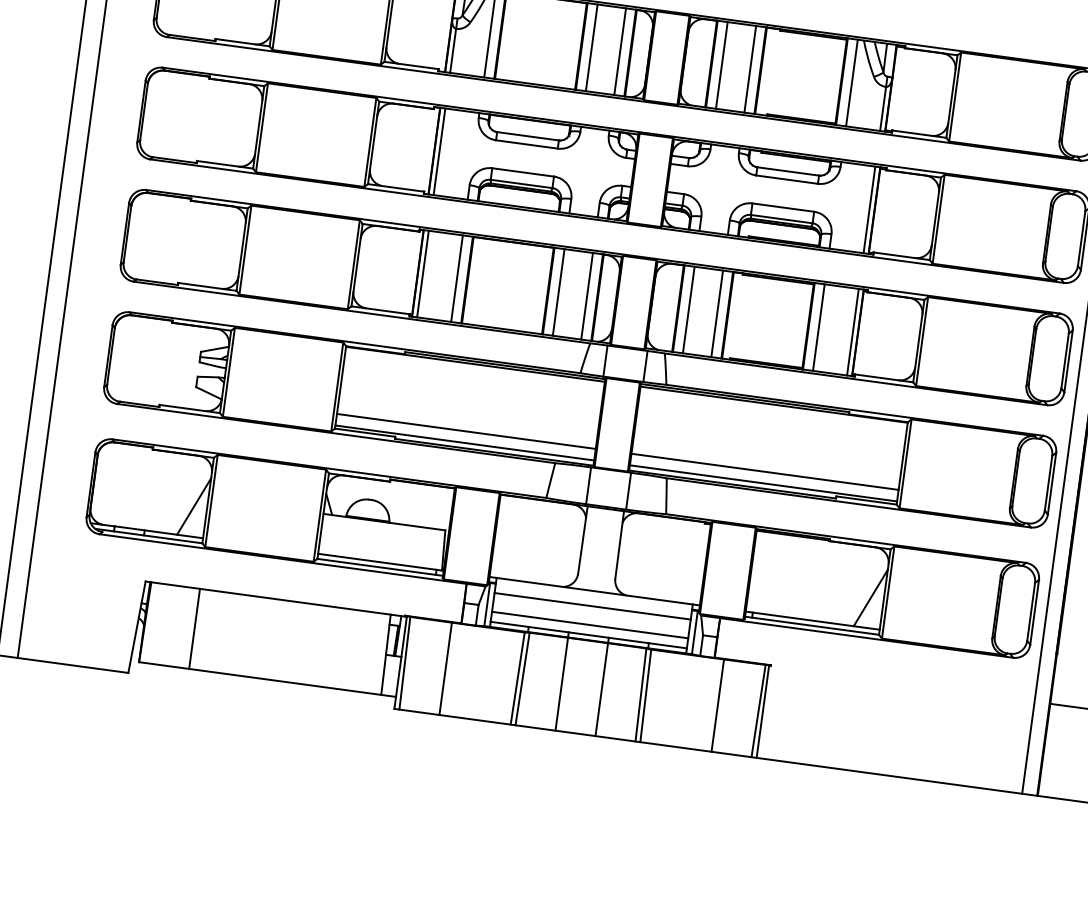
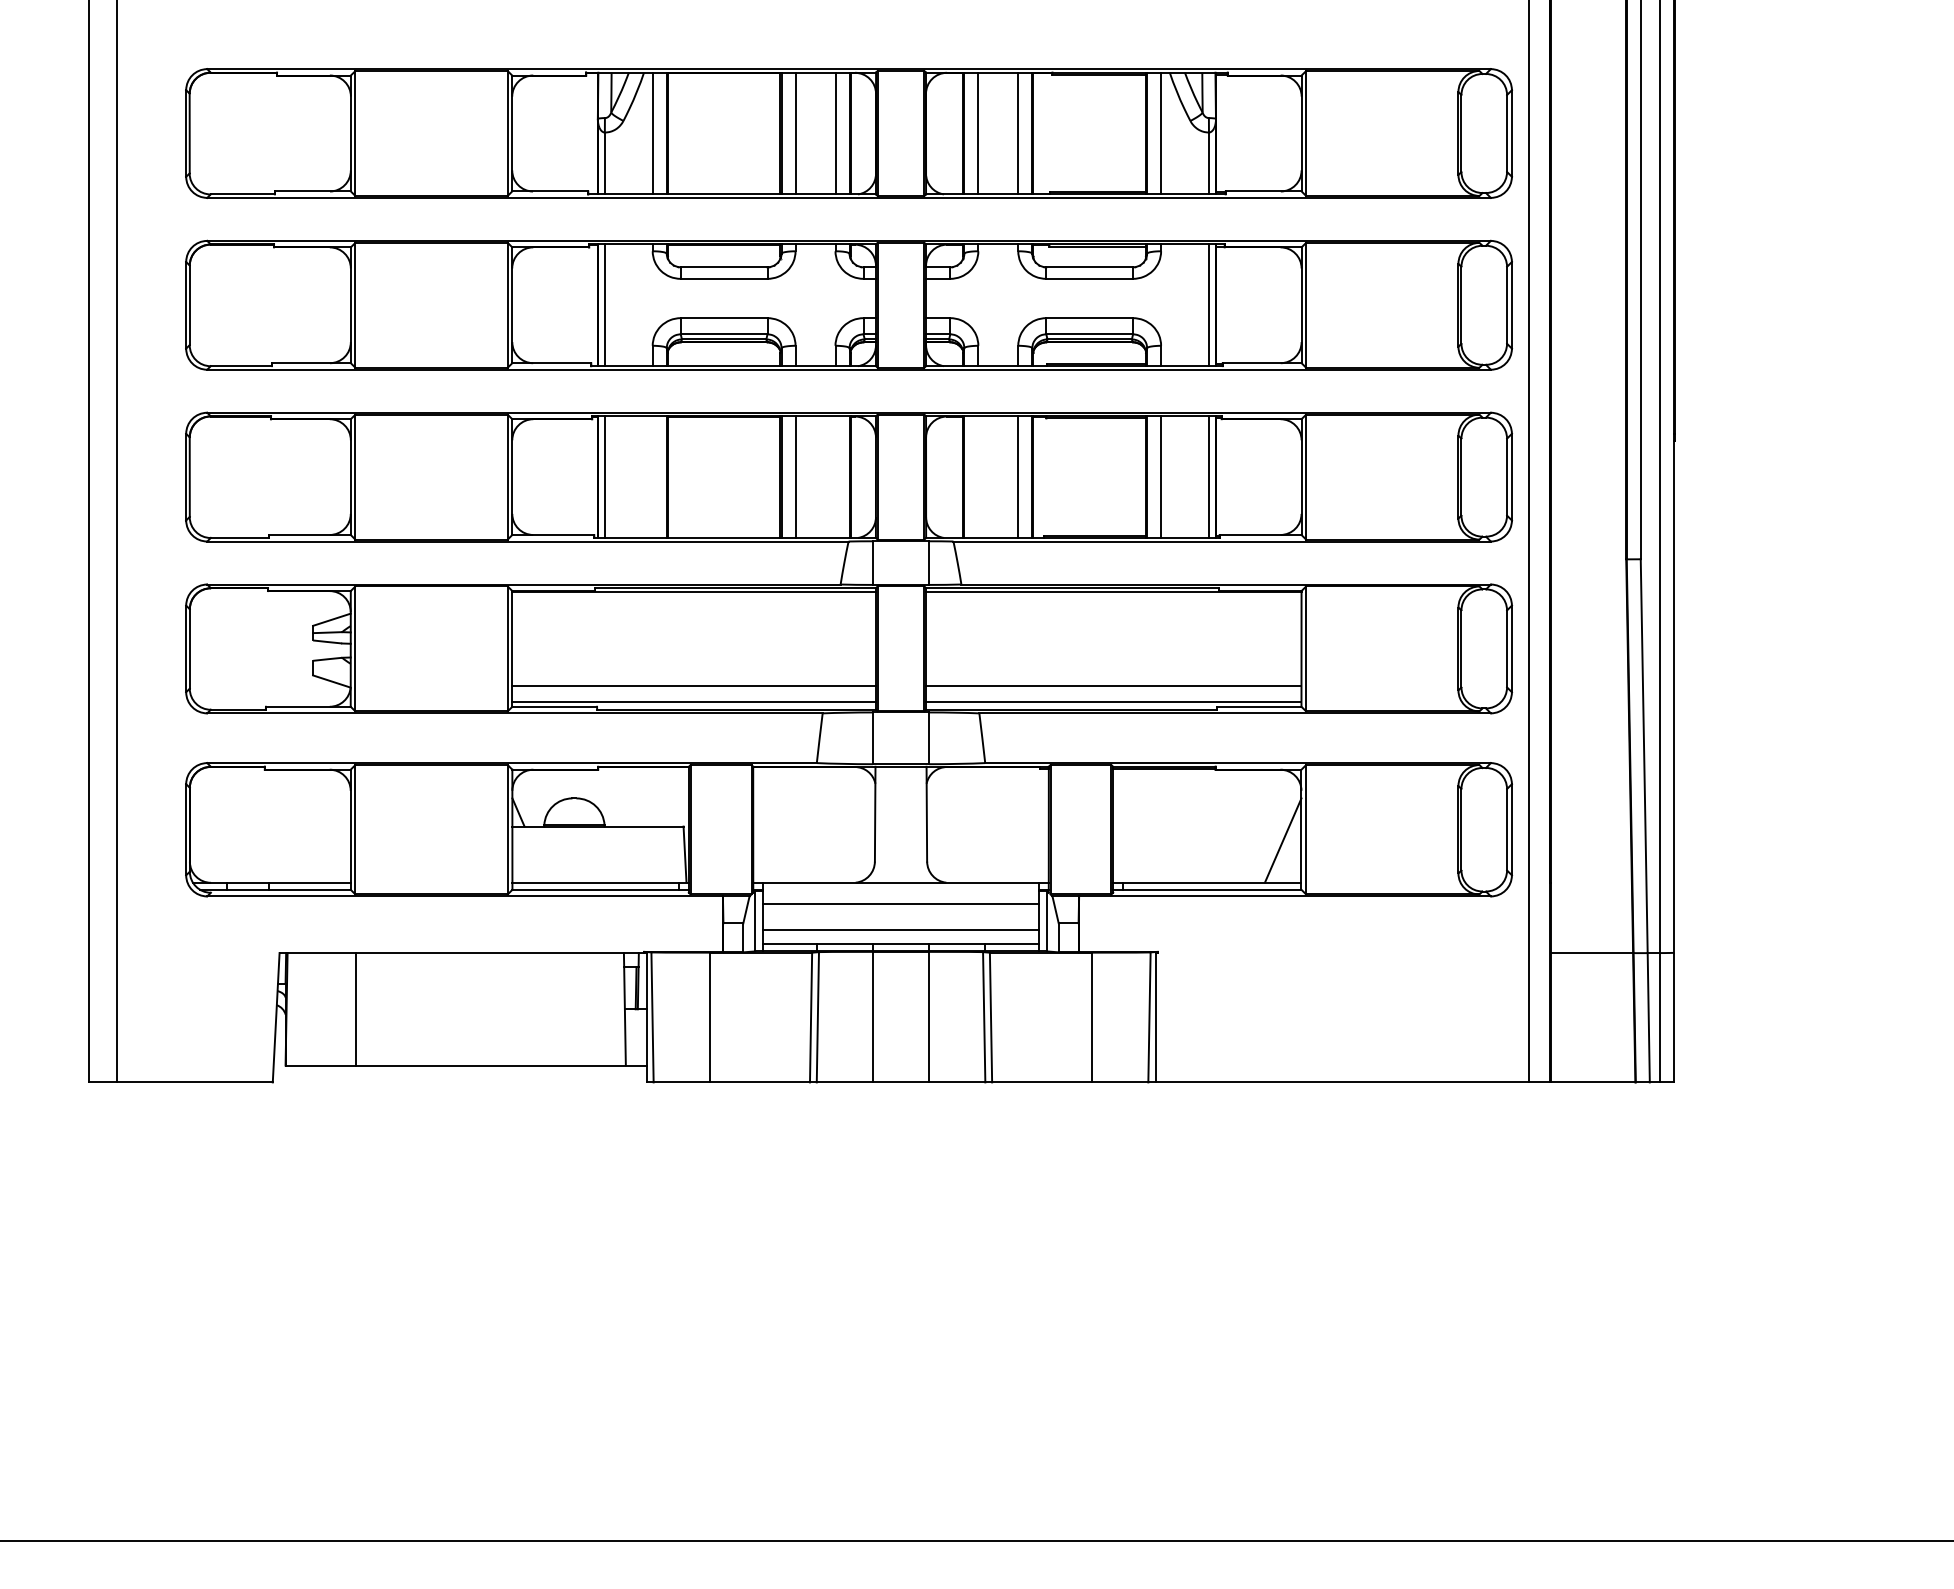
line: (456, 278) -> (652, 476), removed
line: (587, 295) -> (835, 476), removed
line: (688, 309) -> (978, 476), removed
line: (194, 506) -> (332, 840), removed

